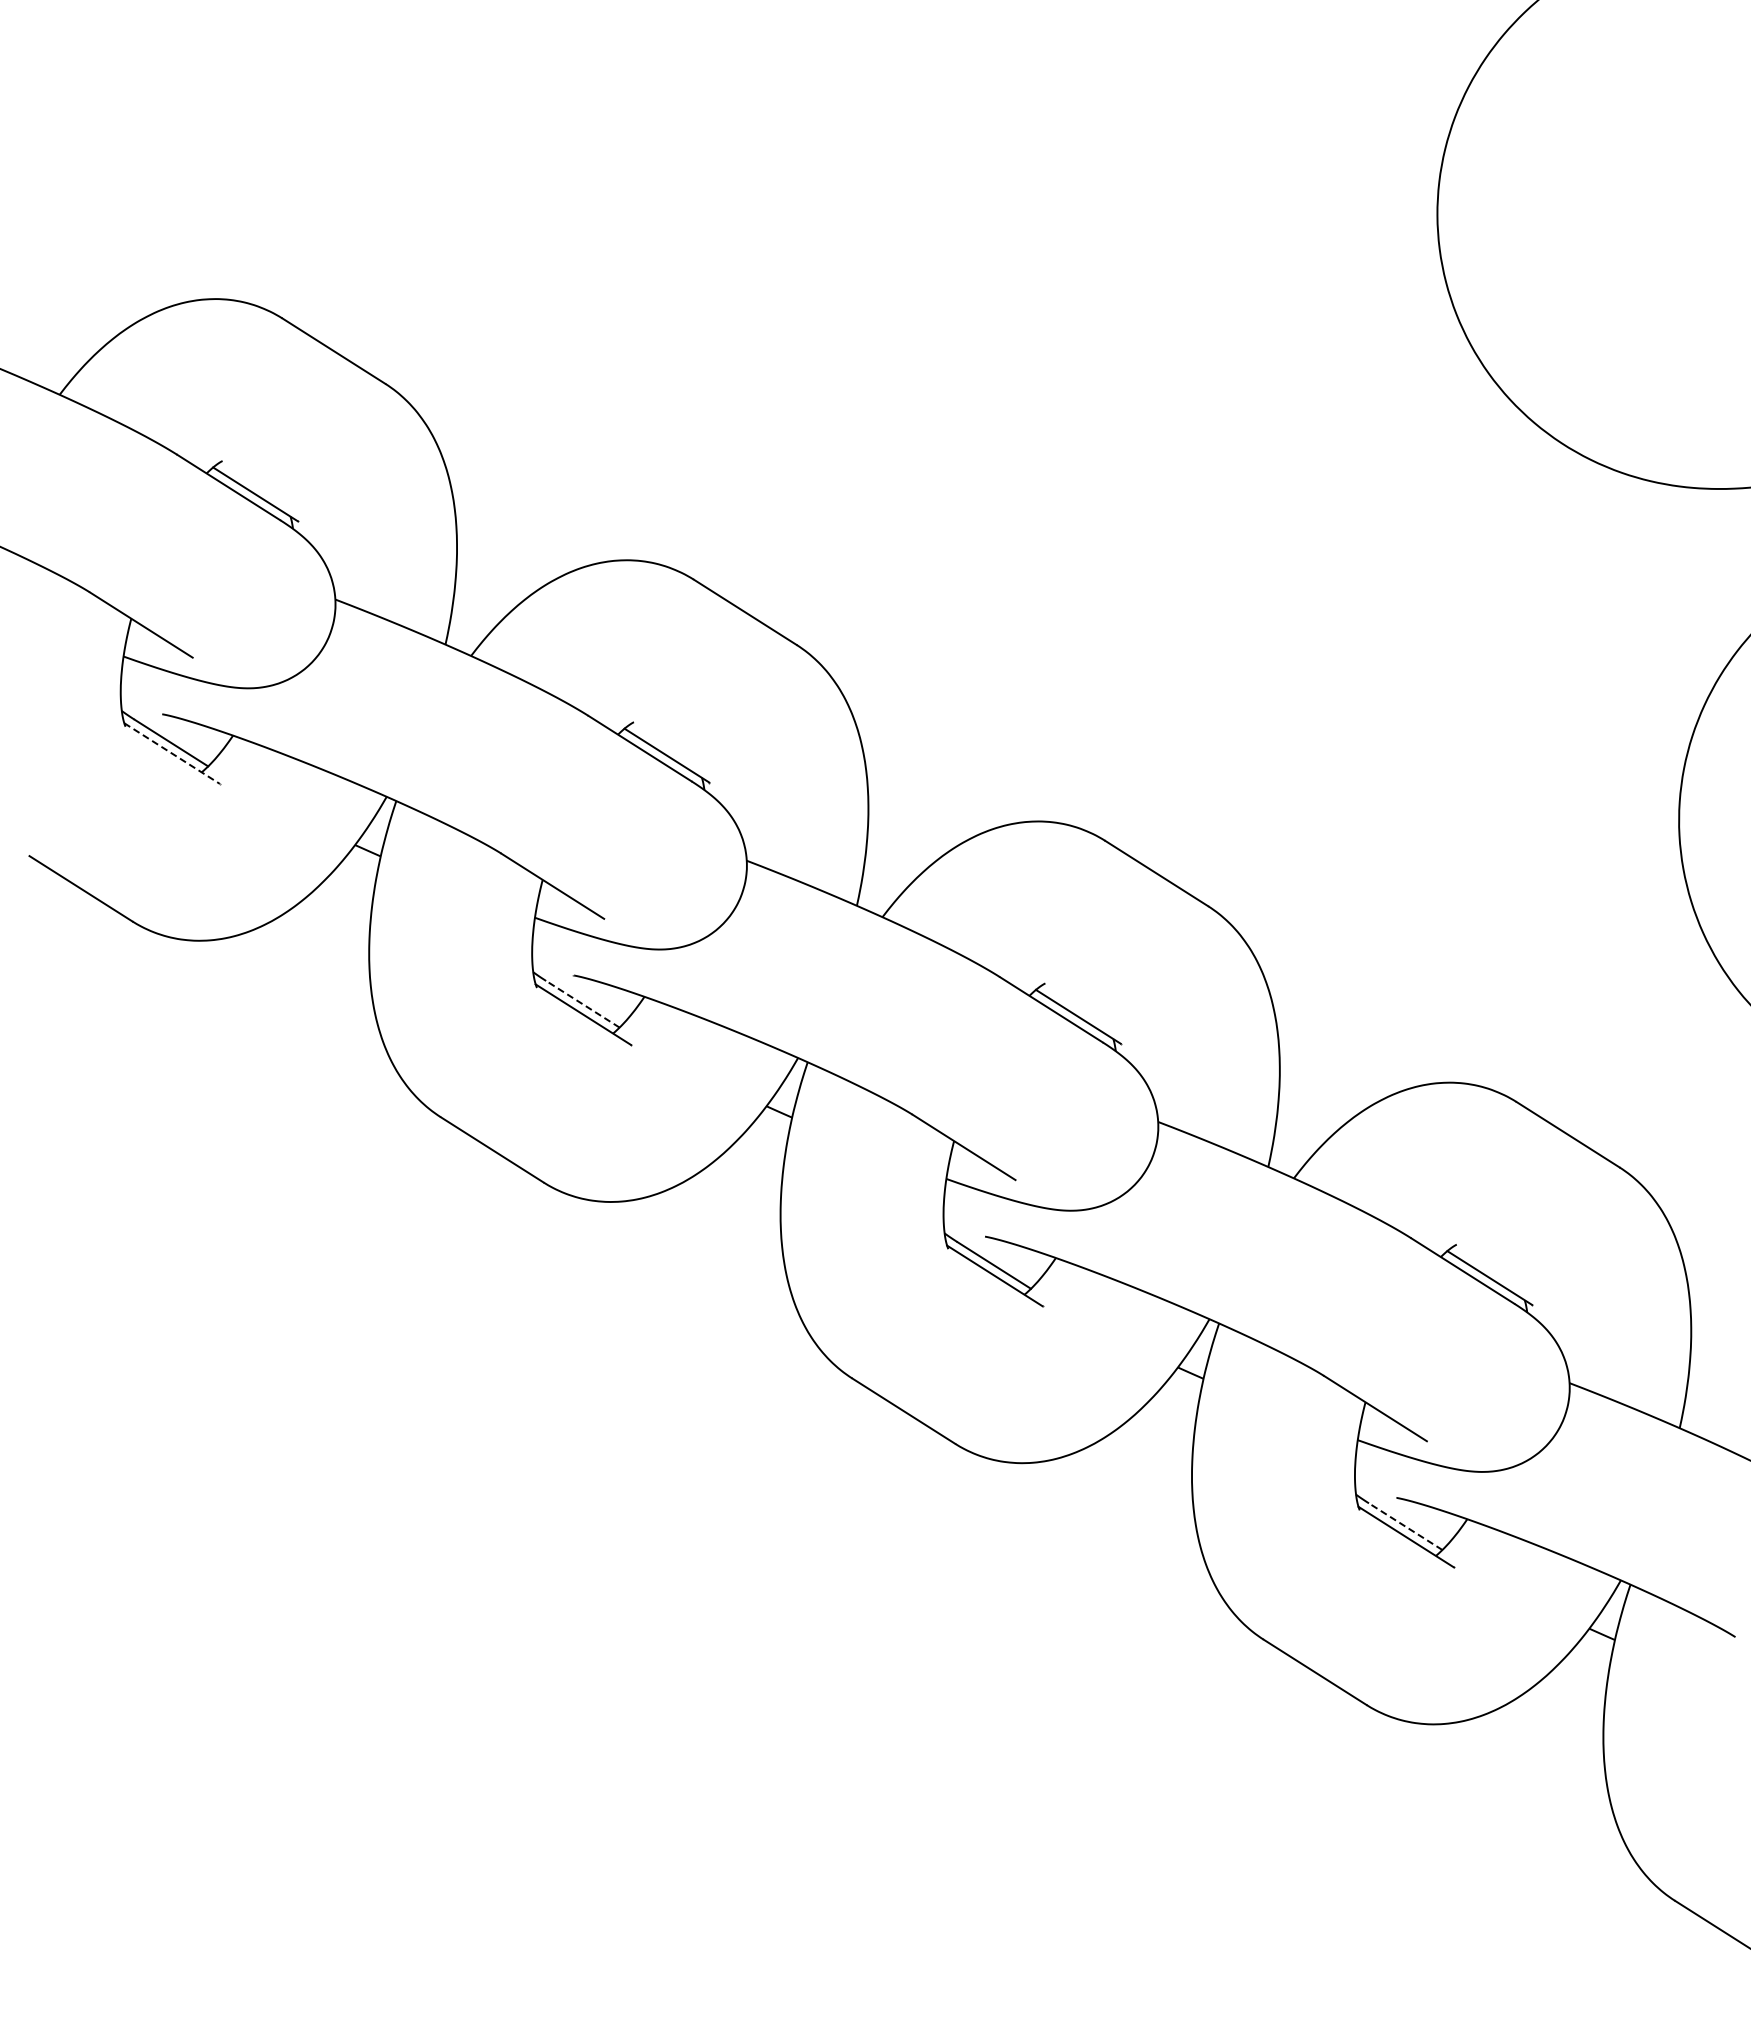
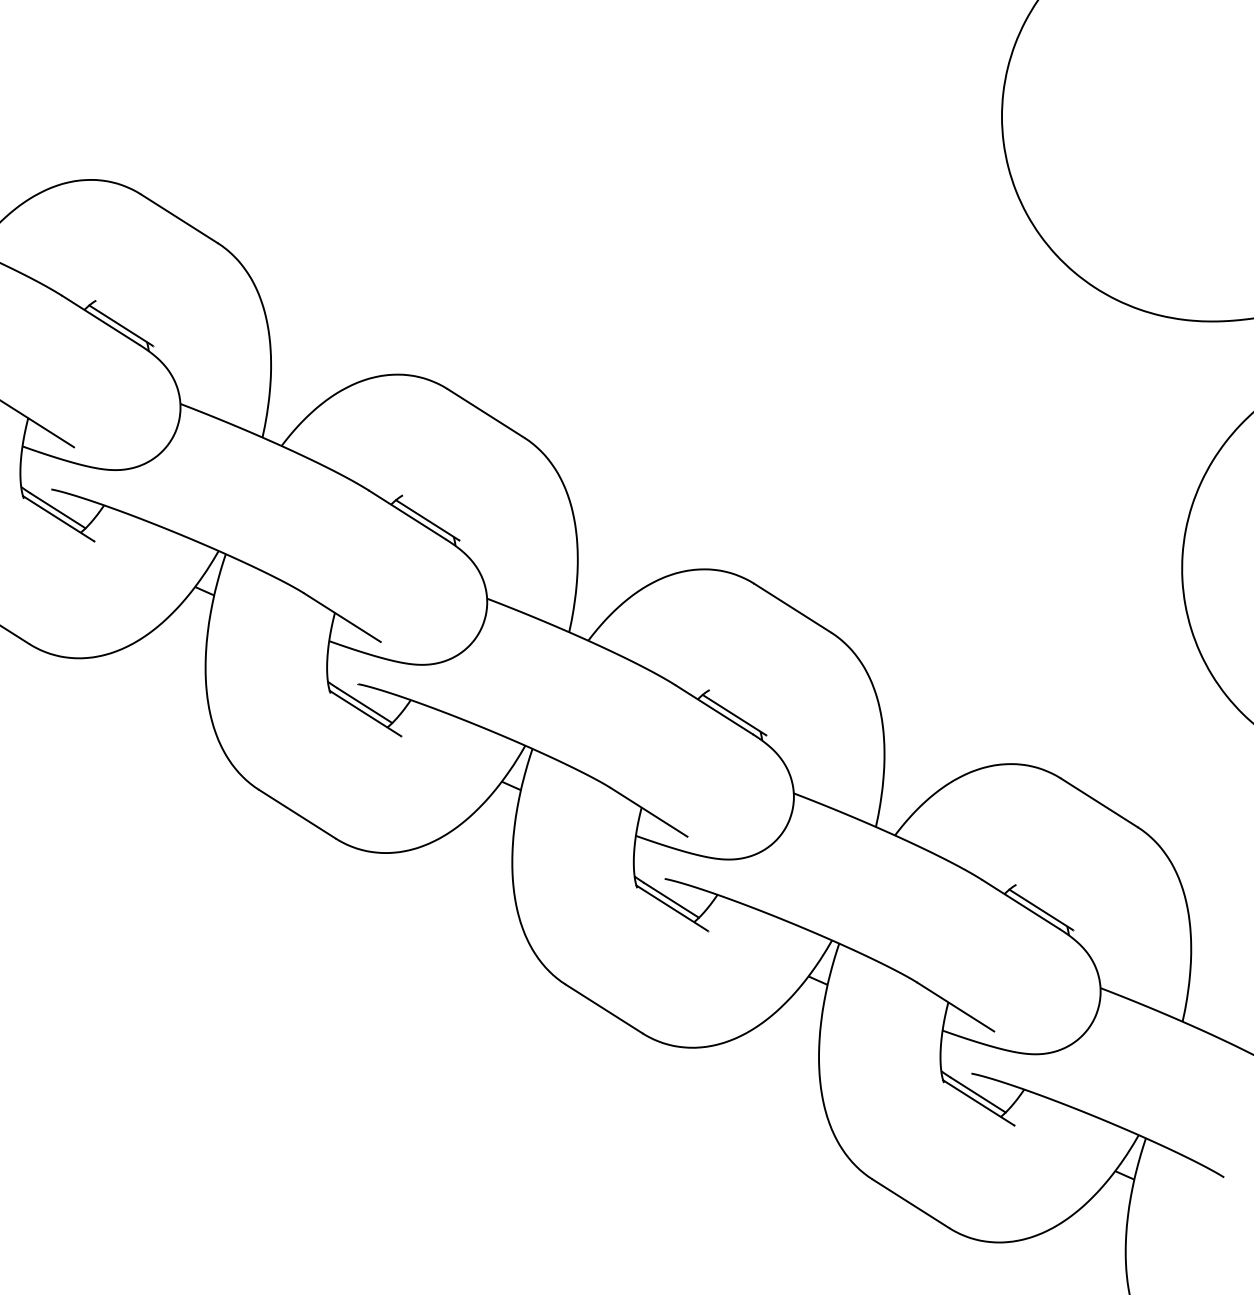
line: (172, 753) -> (58, 518), dashed -> solid
line: (582, 1004) -> (364, 705), dashed -> solid
line: (1405, 1526) -> (978, 1094), dashed -> solid

